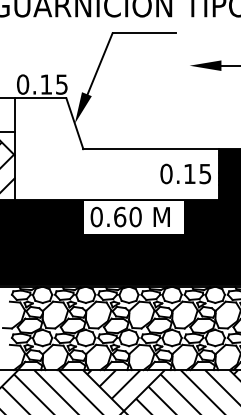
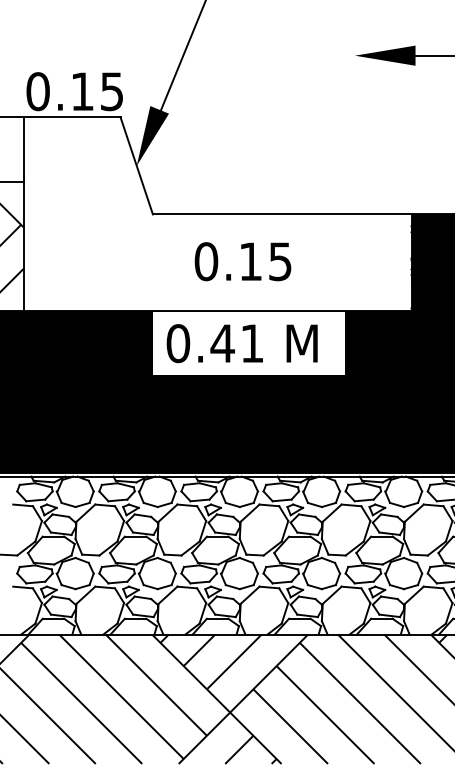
text: (185, 173) -> (242, 260), moved
text: (127, 216) -> (236, 342), 0.60 -> 0.41

